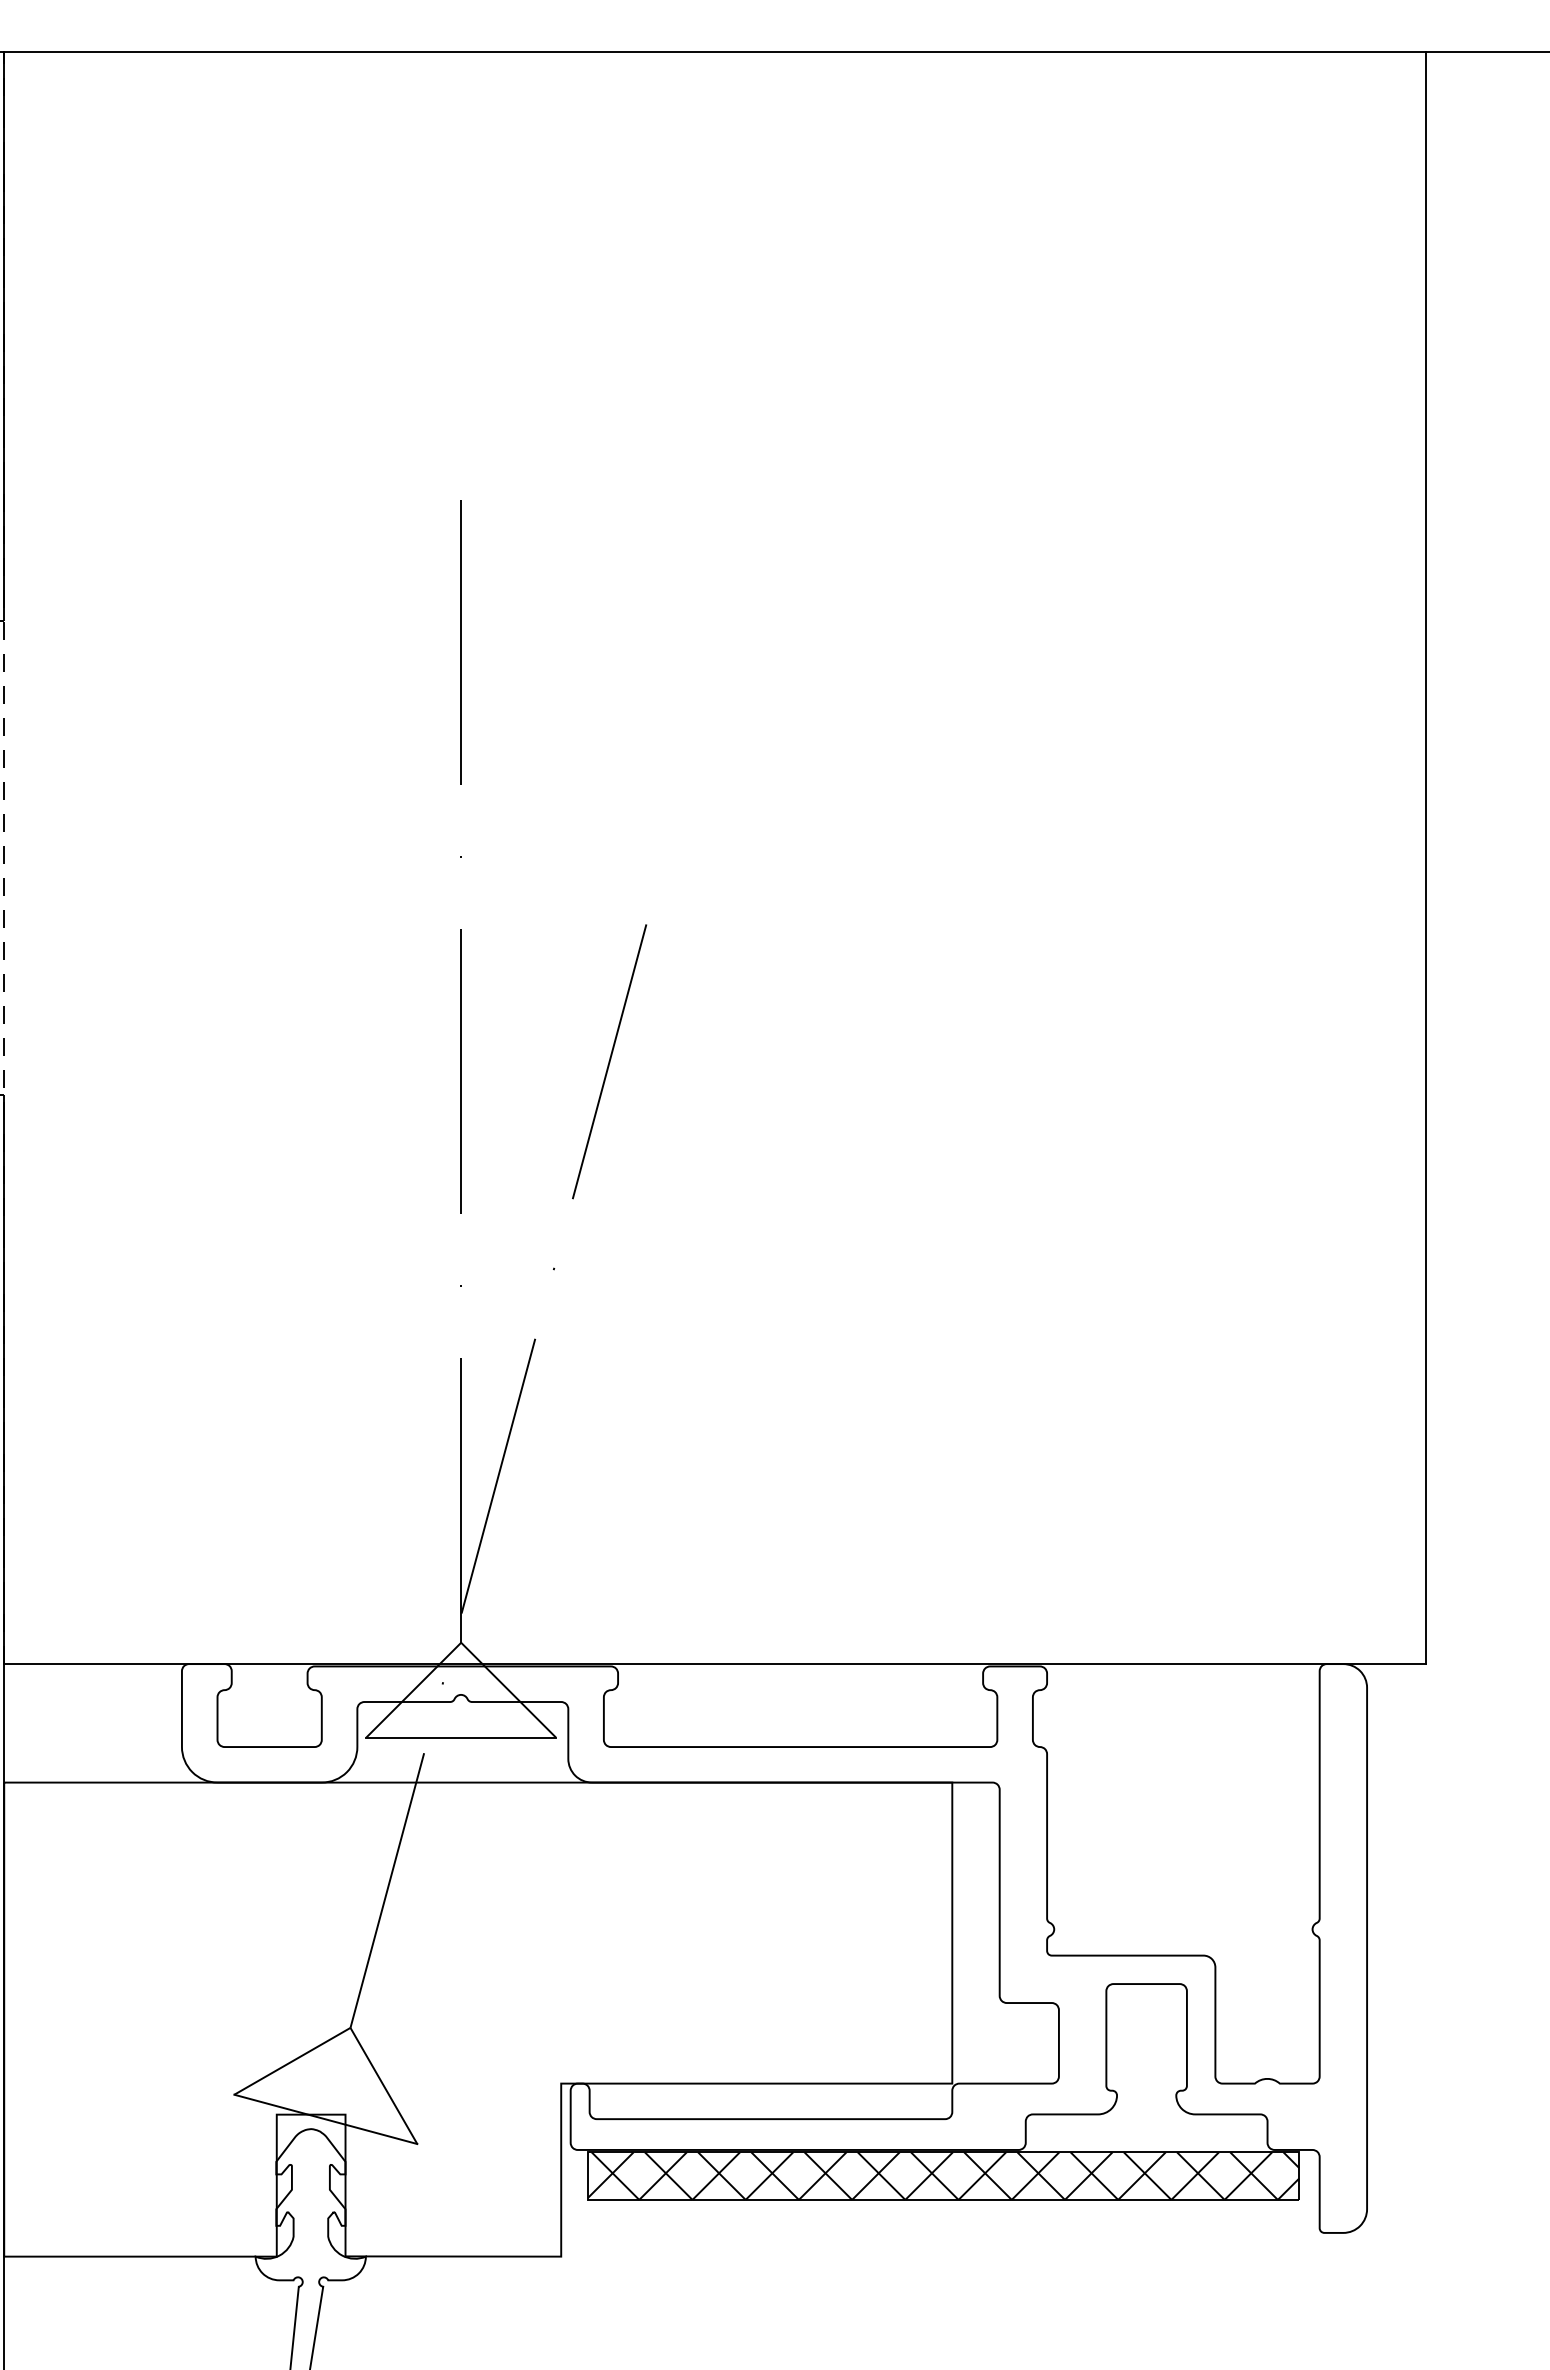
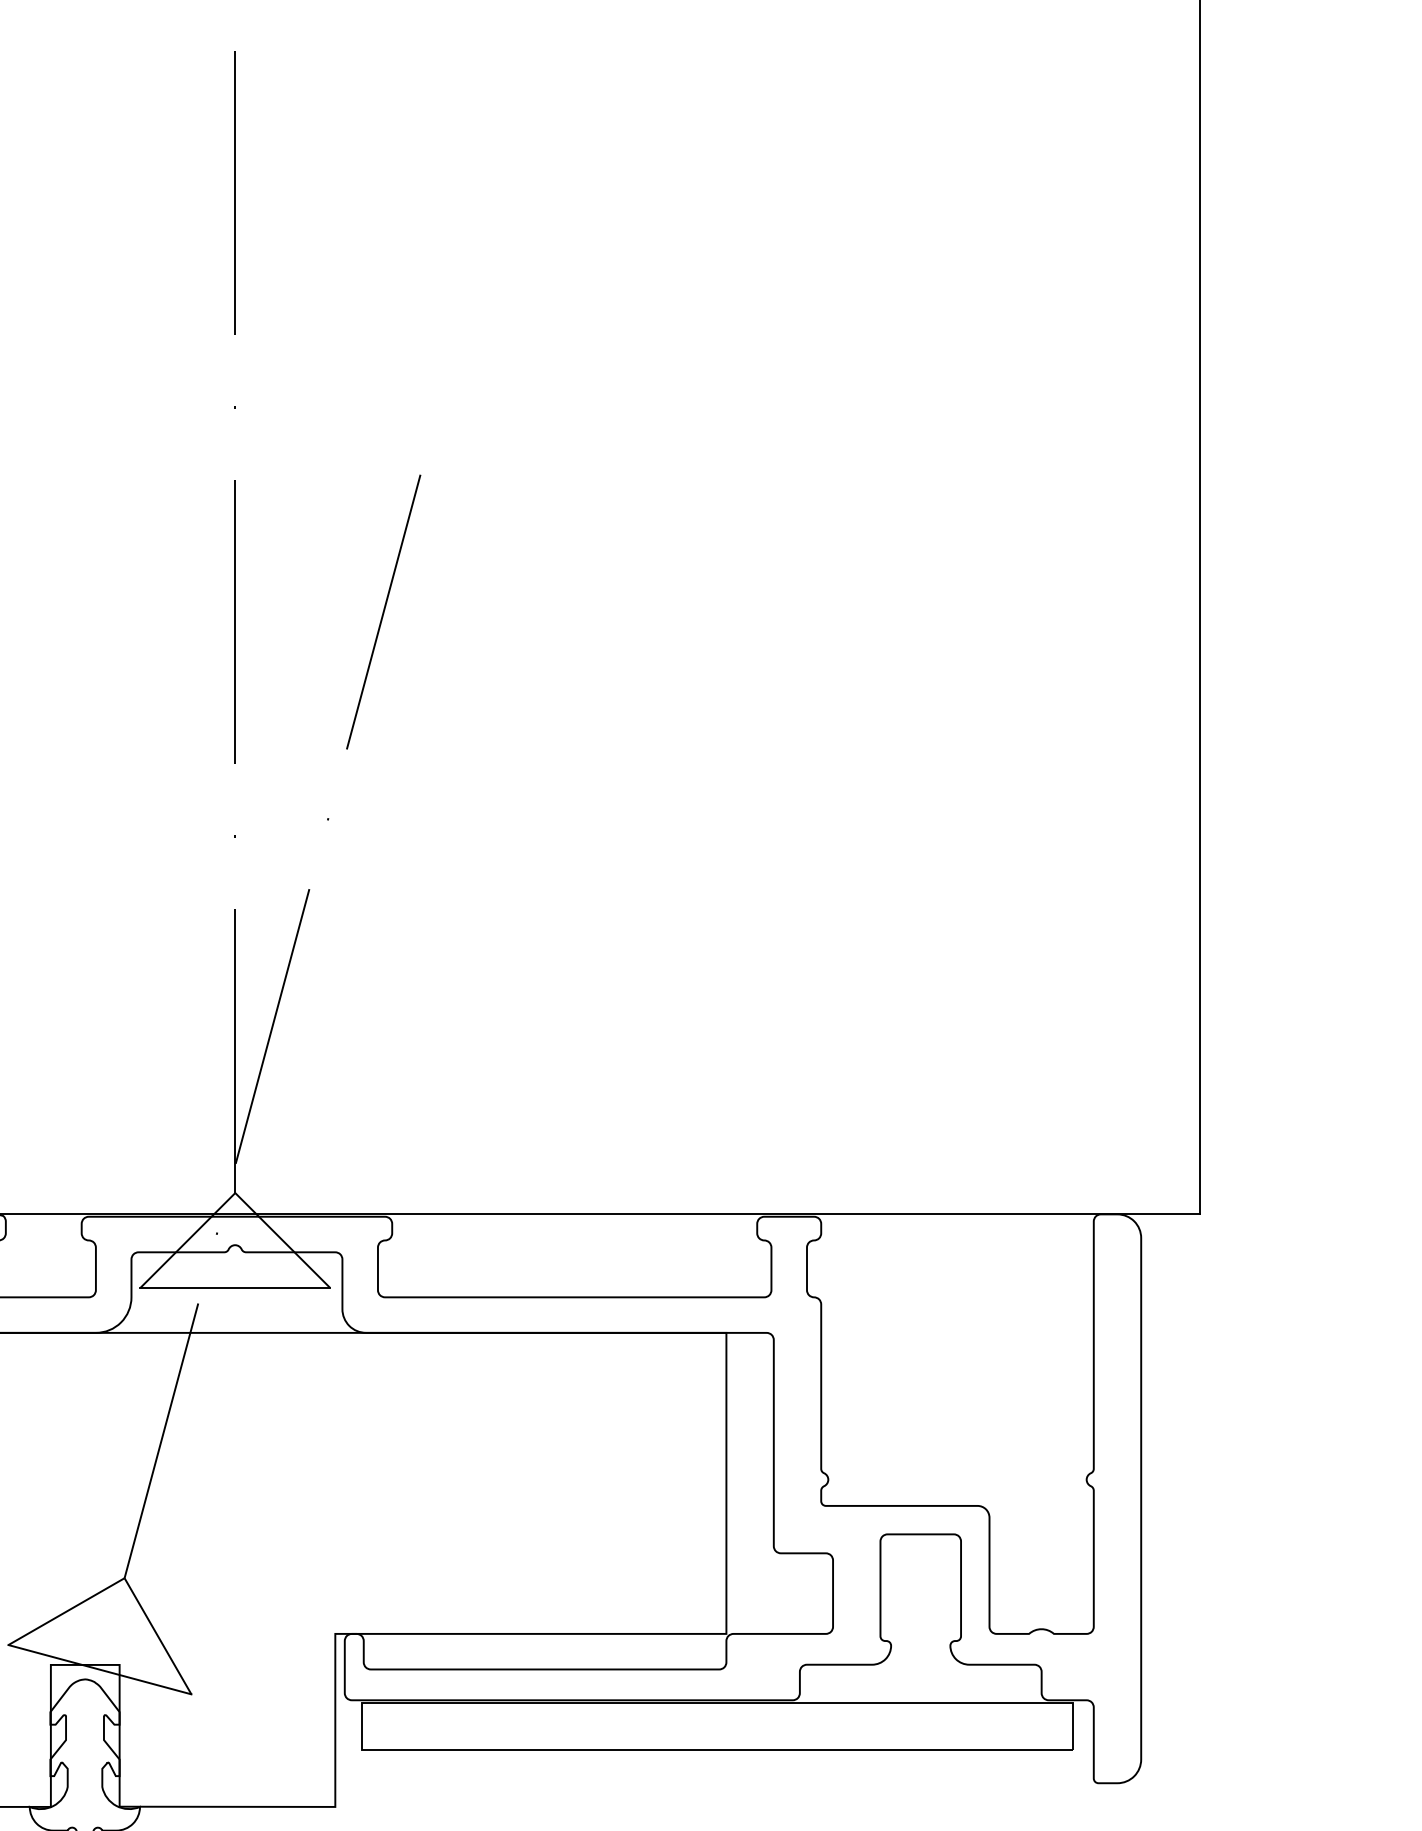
hatch: (943, 2175) -> (717, 1725), removed

